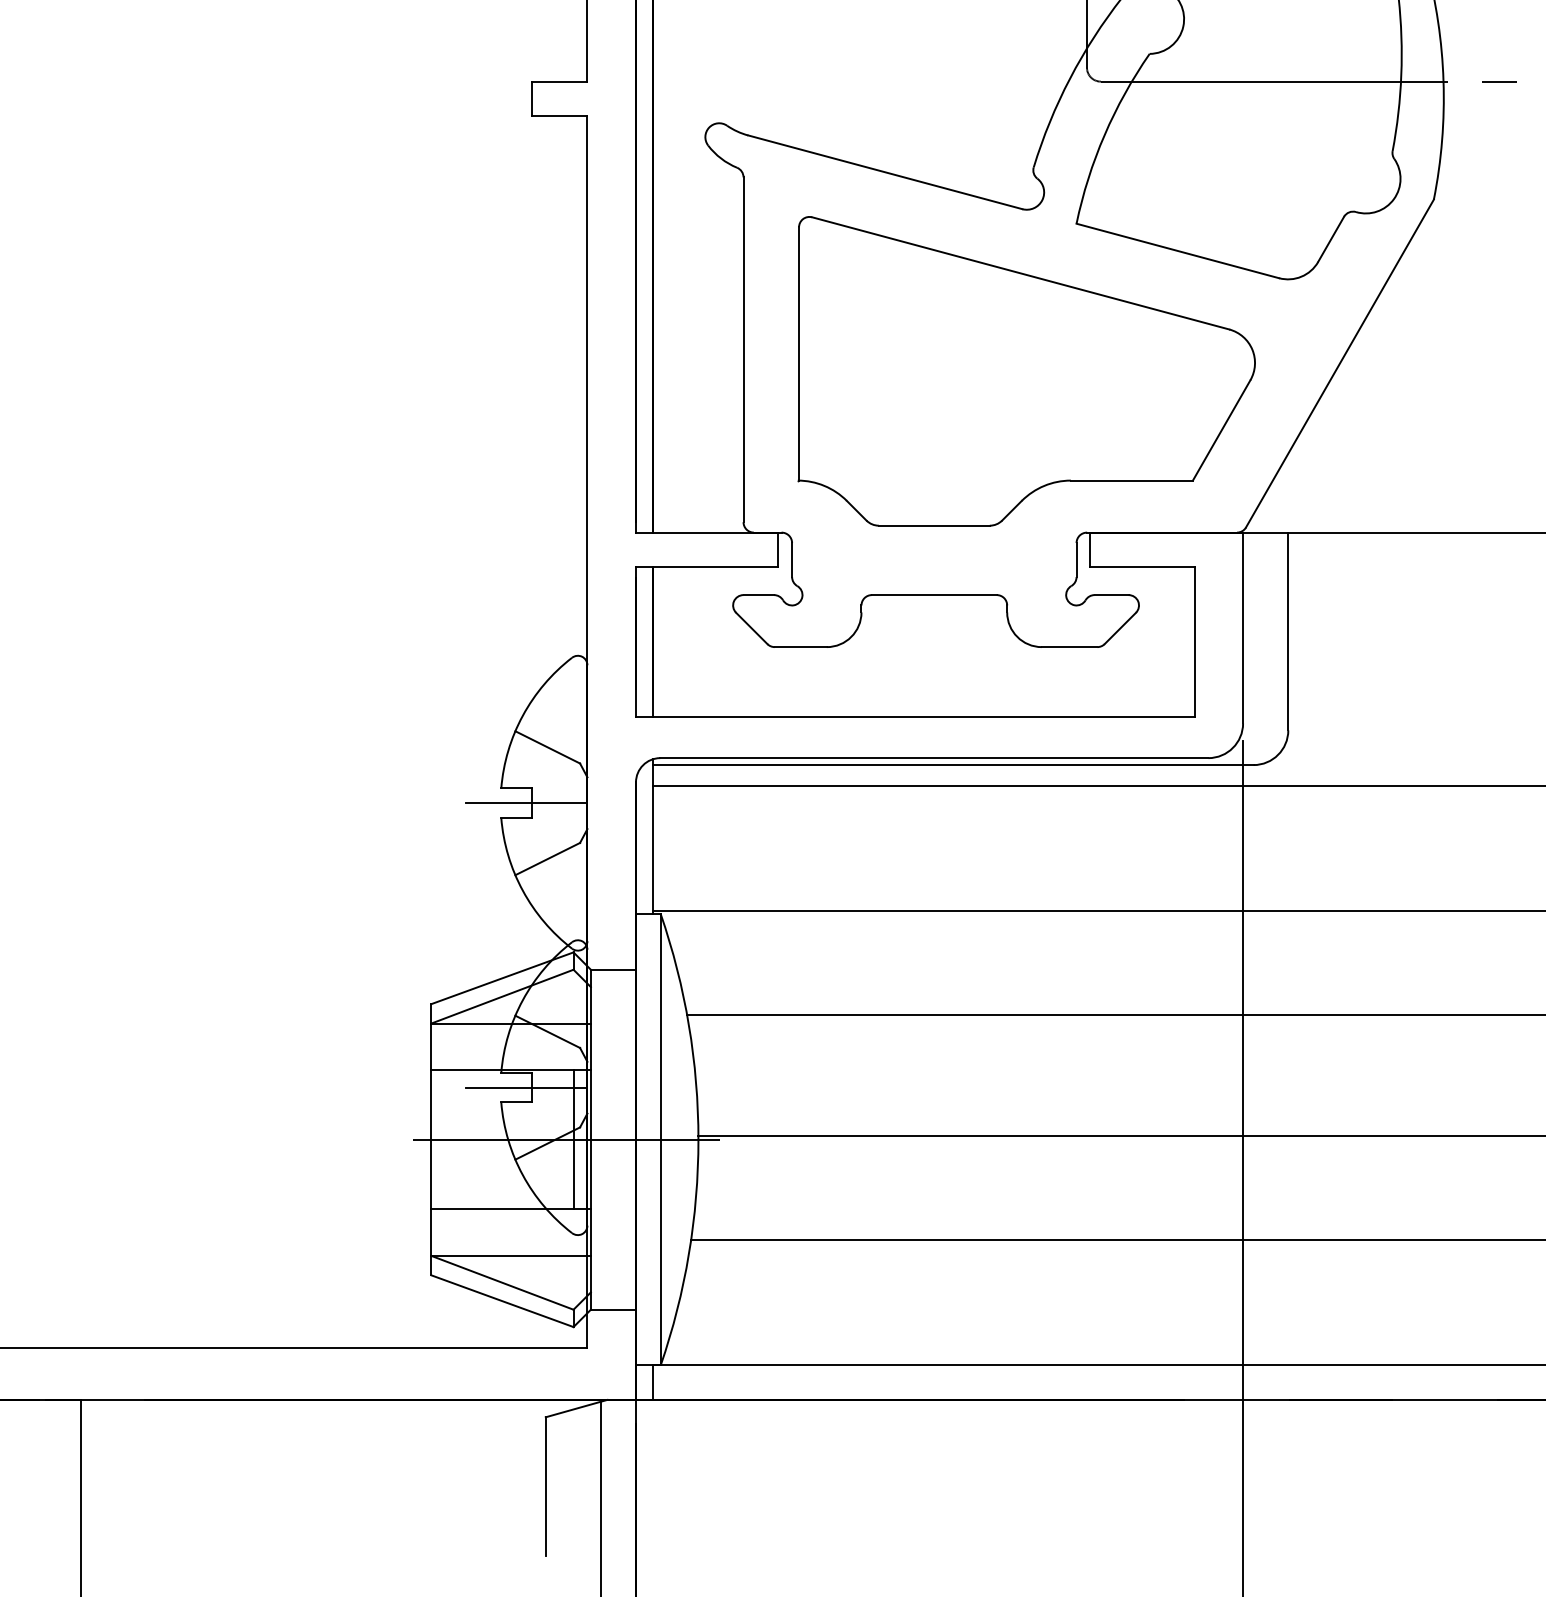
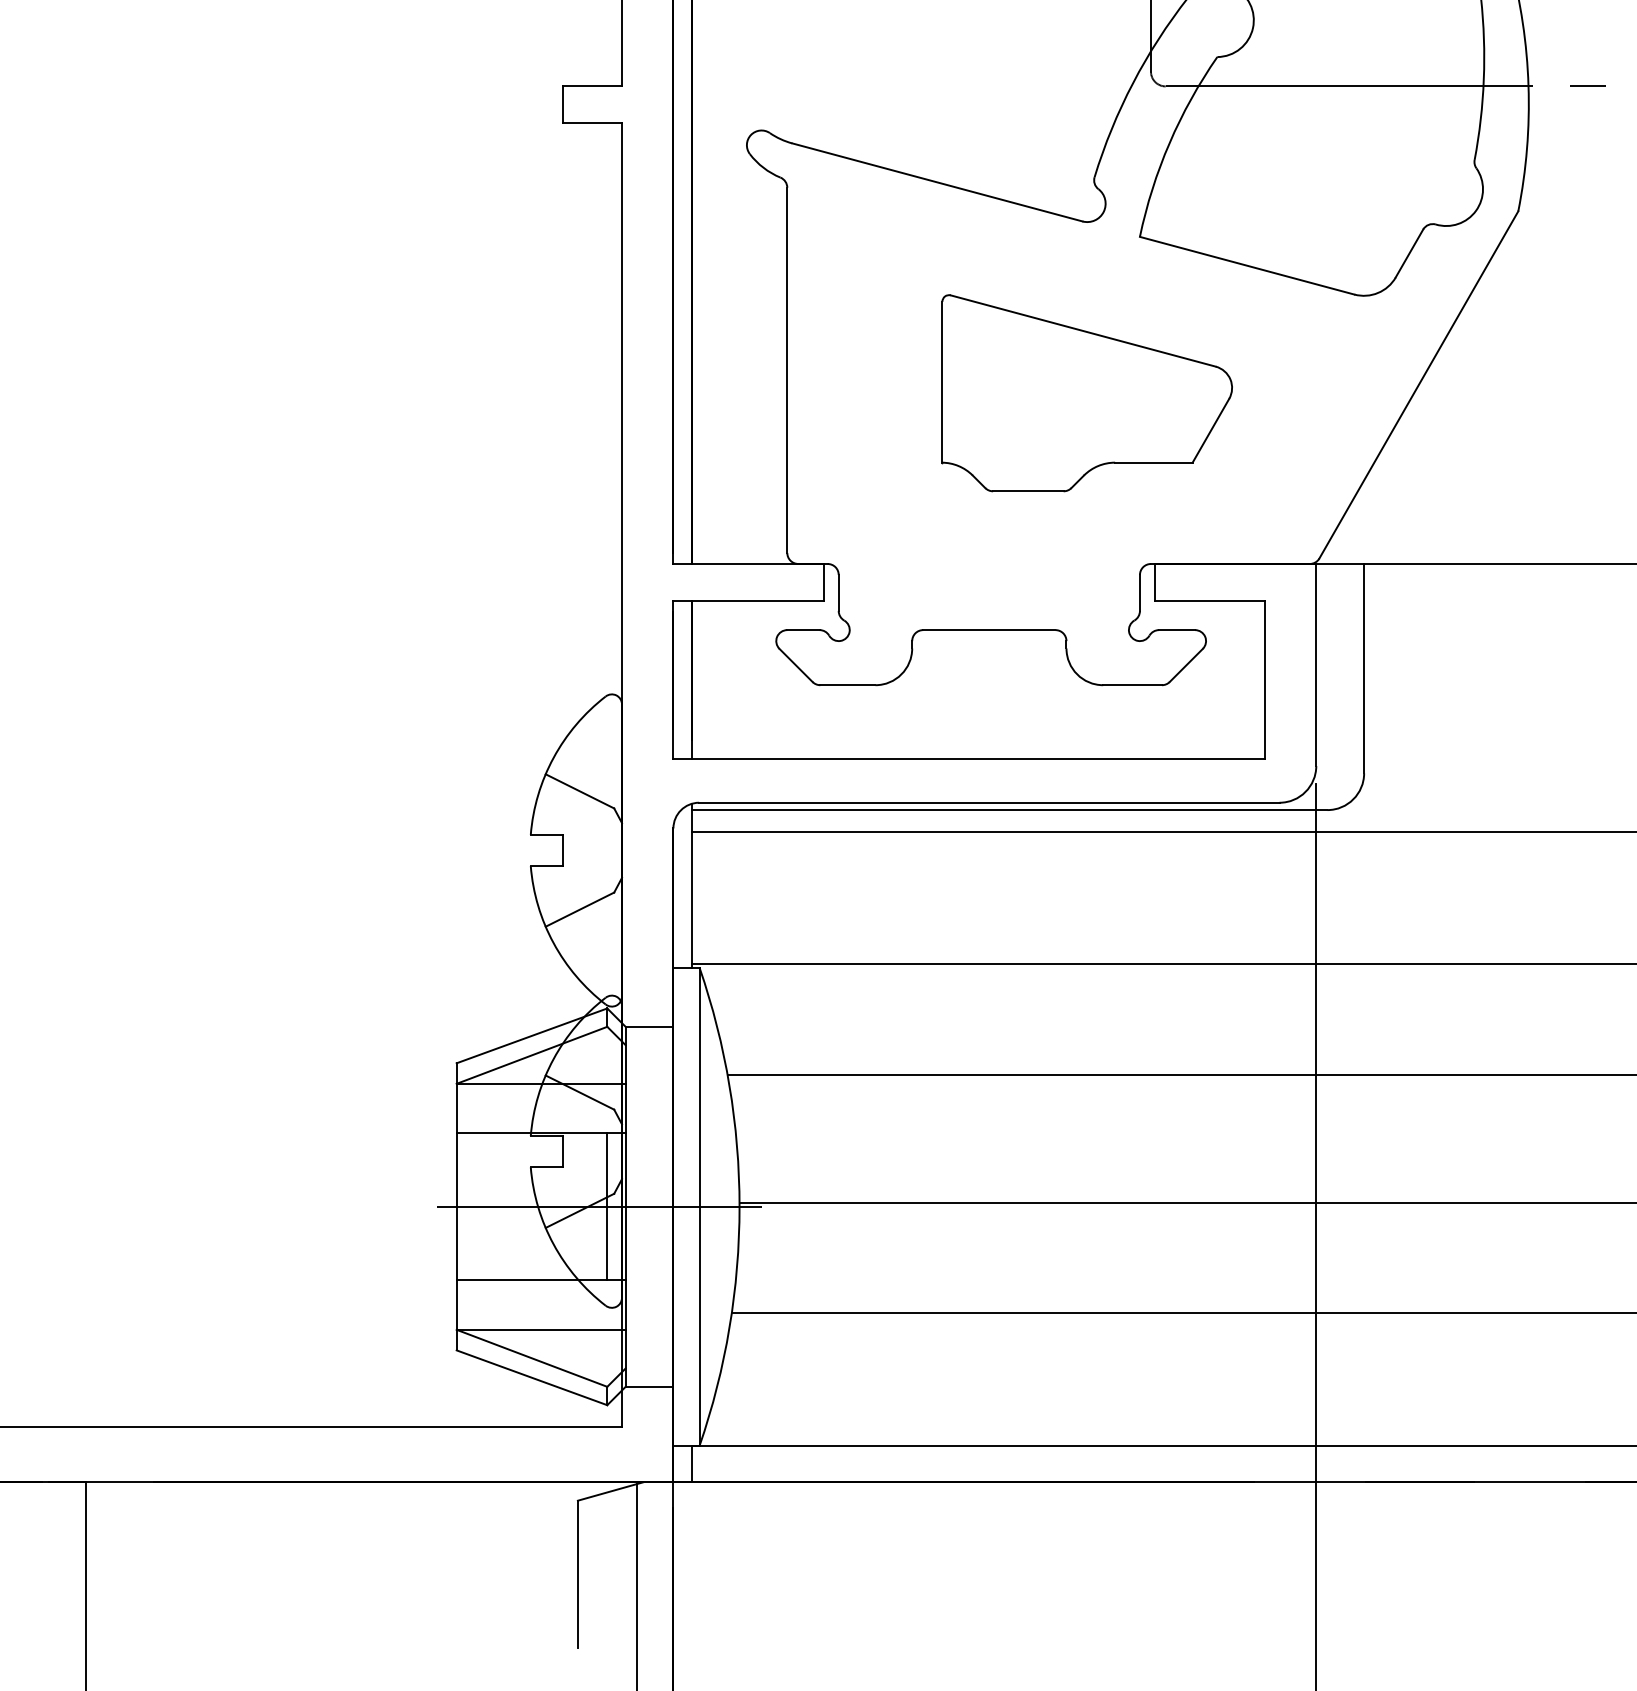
part: (1026, 371) -> (1086, 393), size x0.6
line: (526, 803) -> (557, 850), removed
line: (526, 1087) -> (557, 1151), removed

